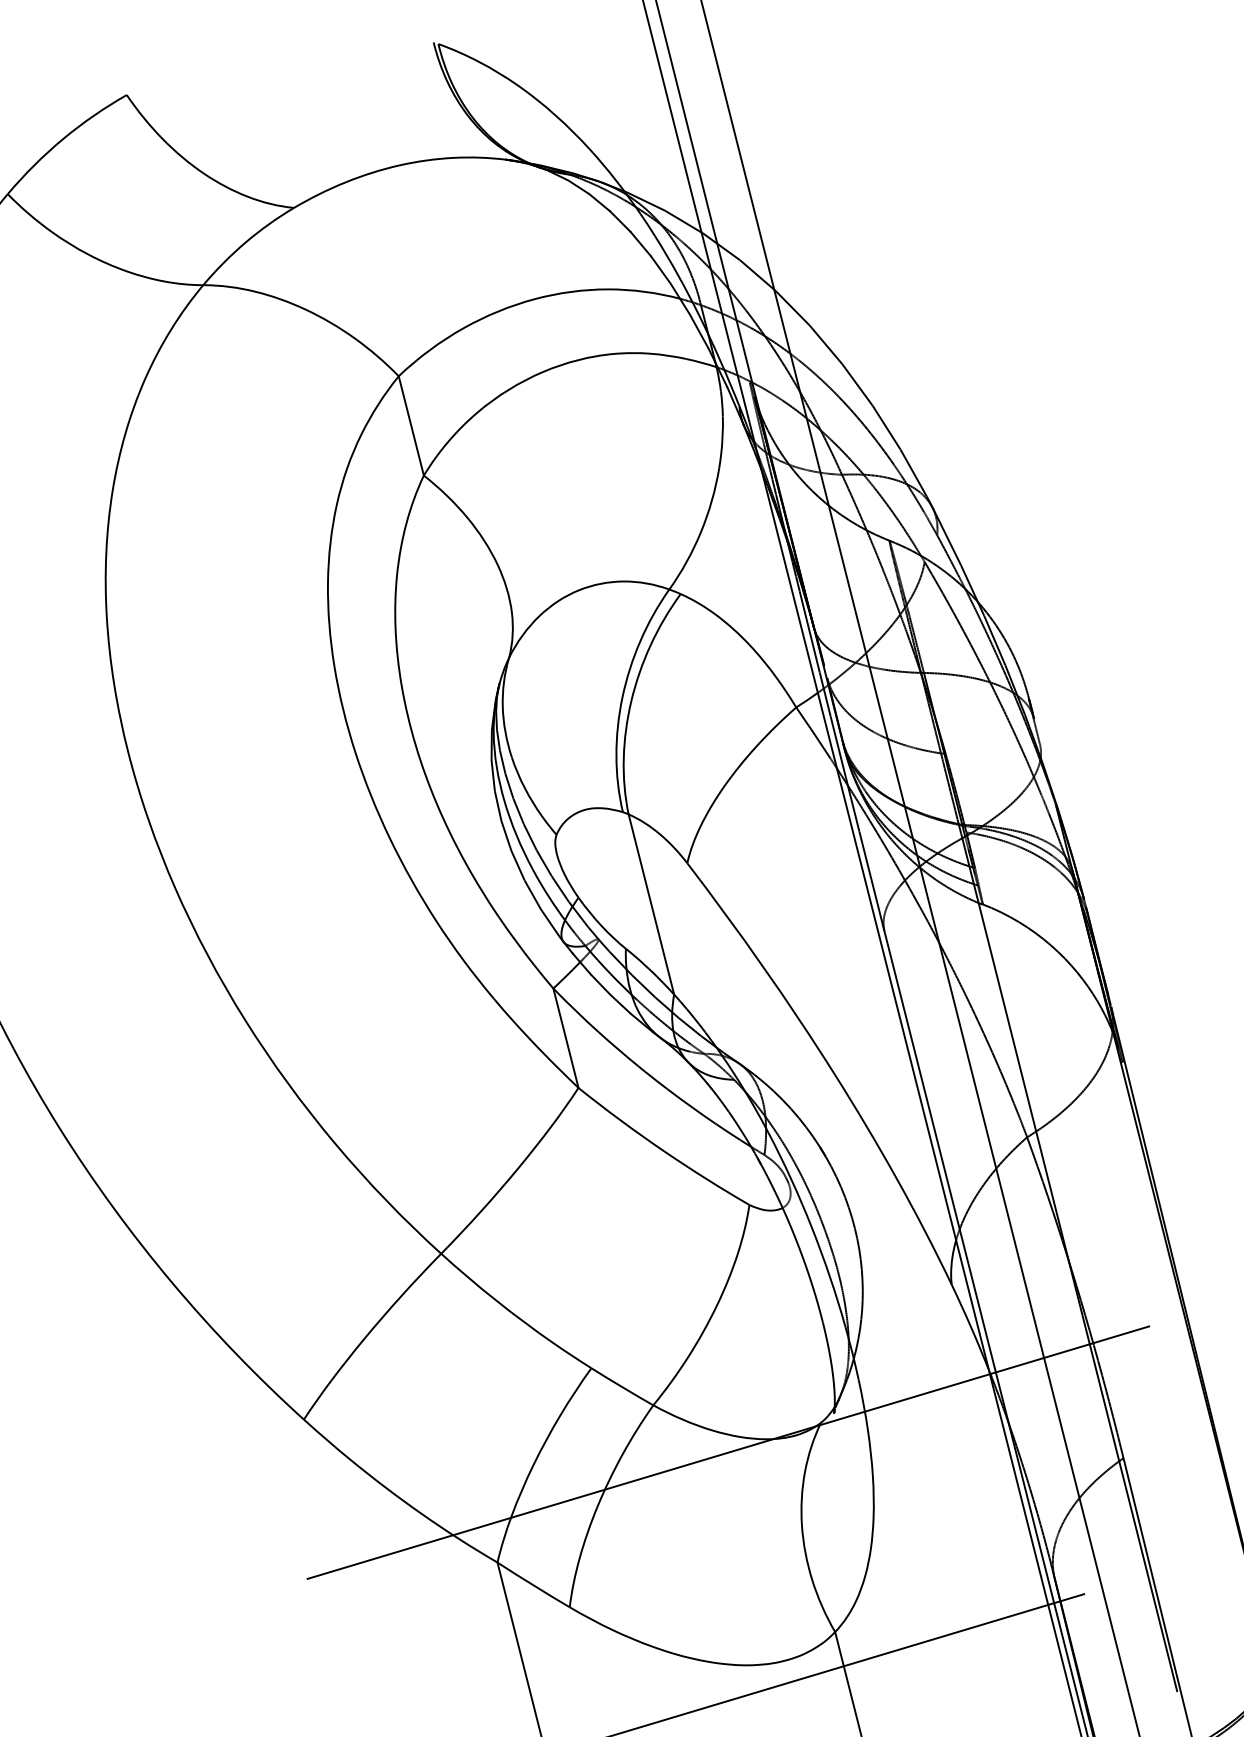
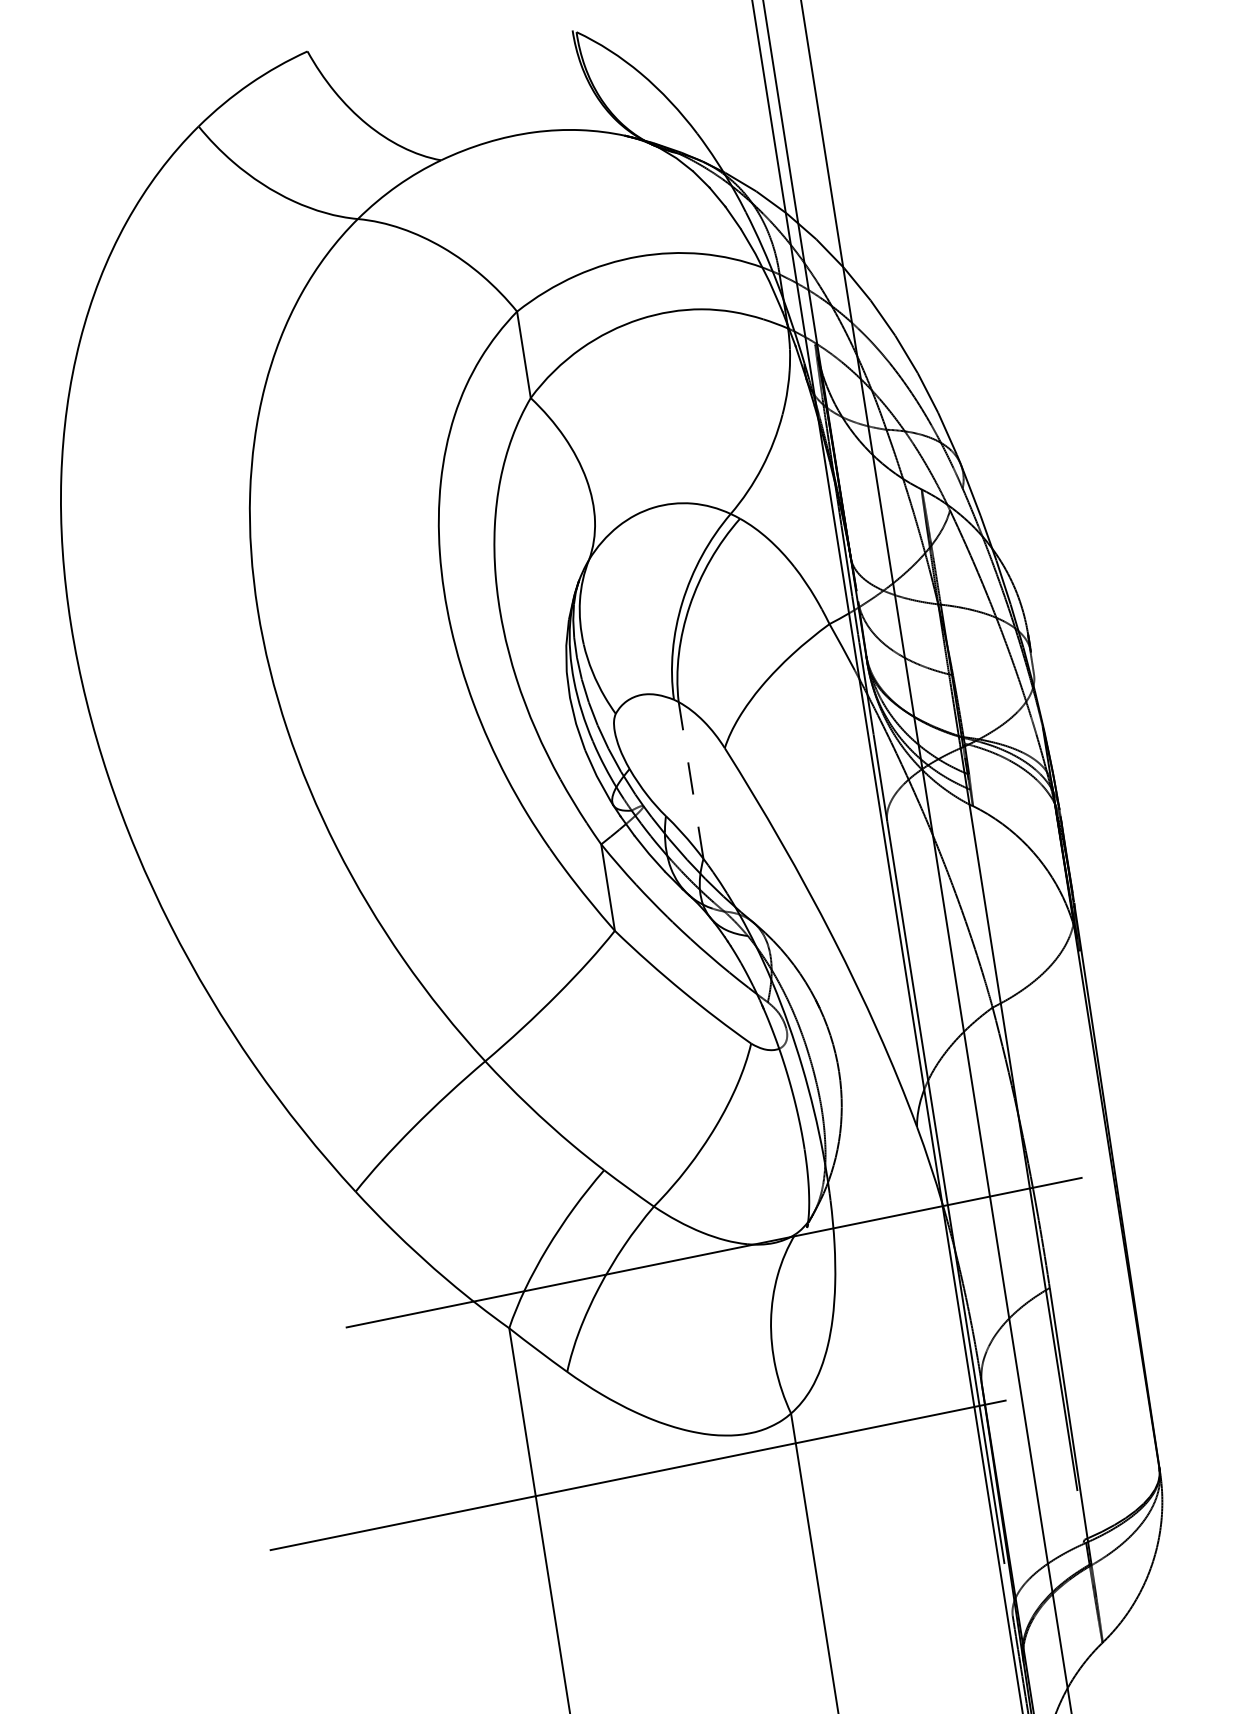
line: (651, 903) -> (691, 779), solid -> dashed

